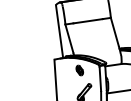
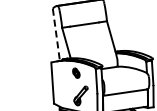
line: (59, 32) -> (56, 35), solid -> dashed

